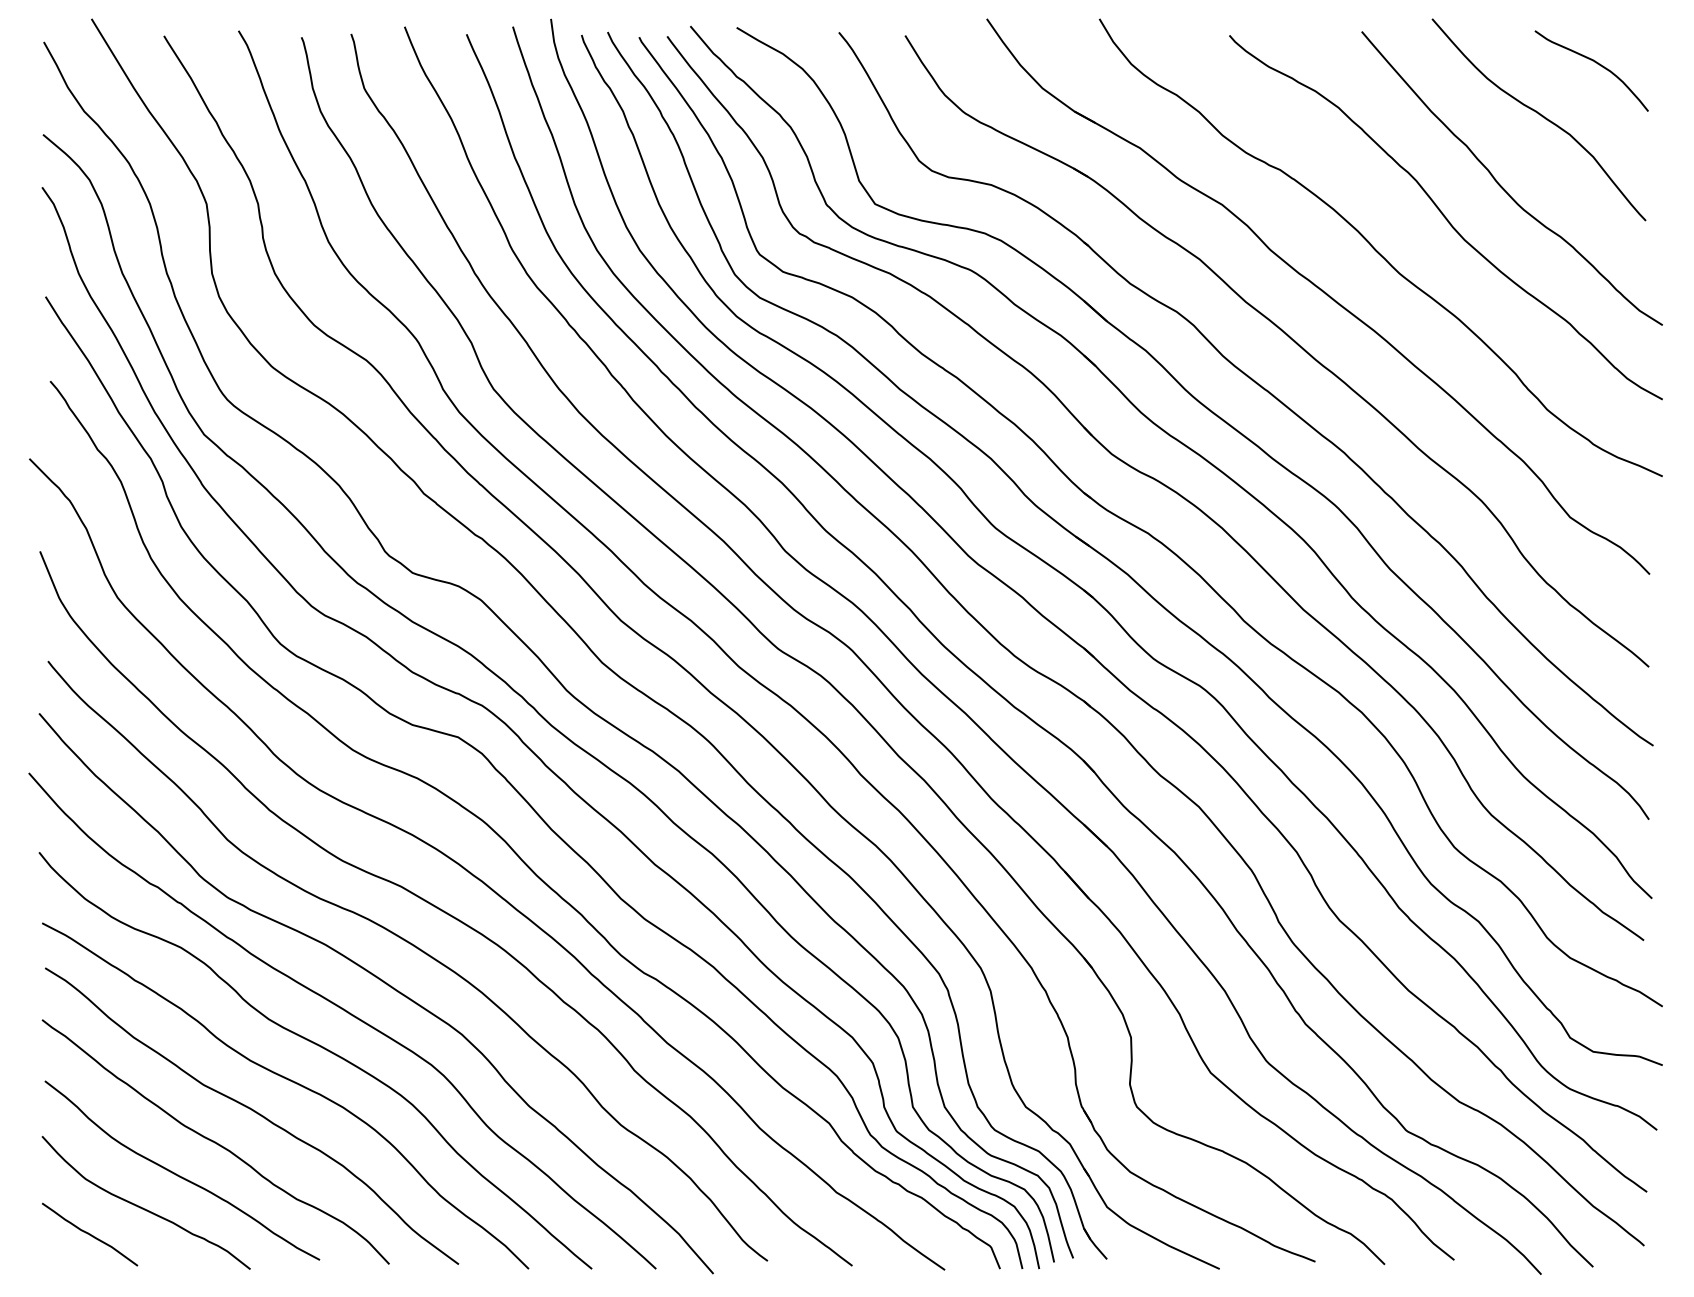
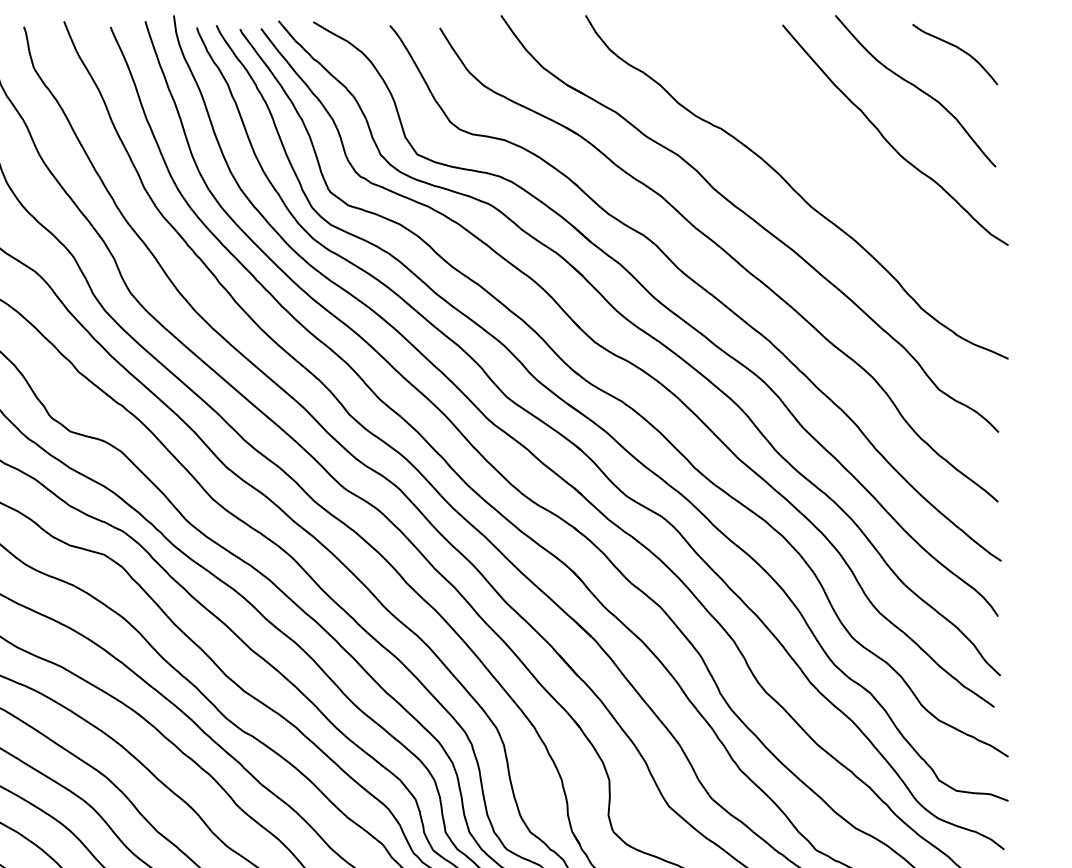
curve: (1445, 217) -> (845, 164), removed

